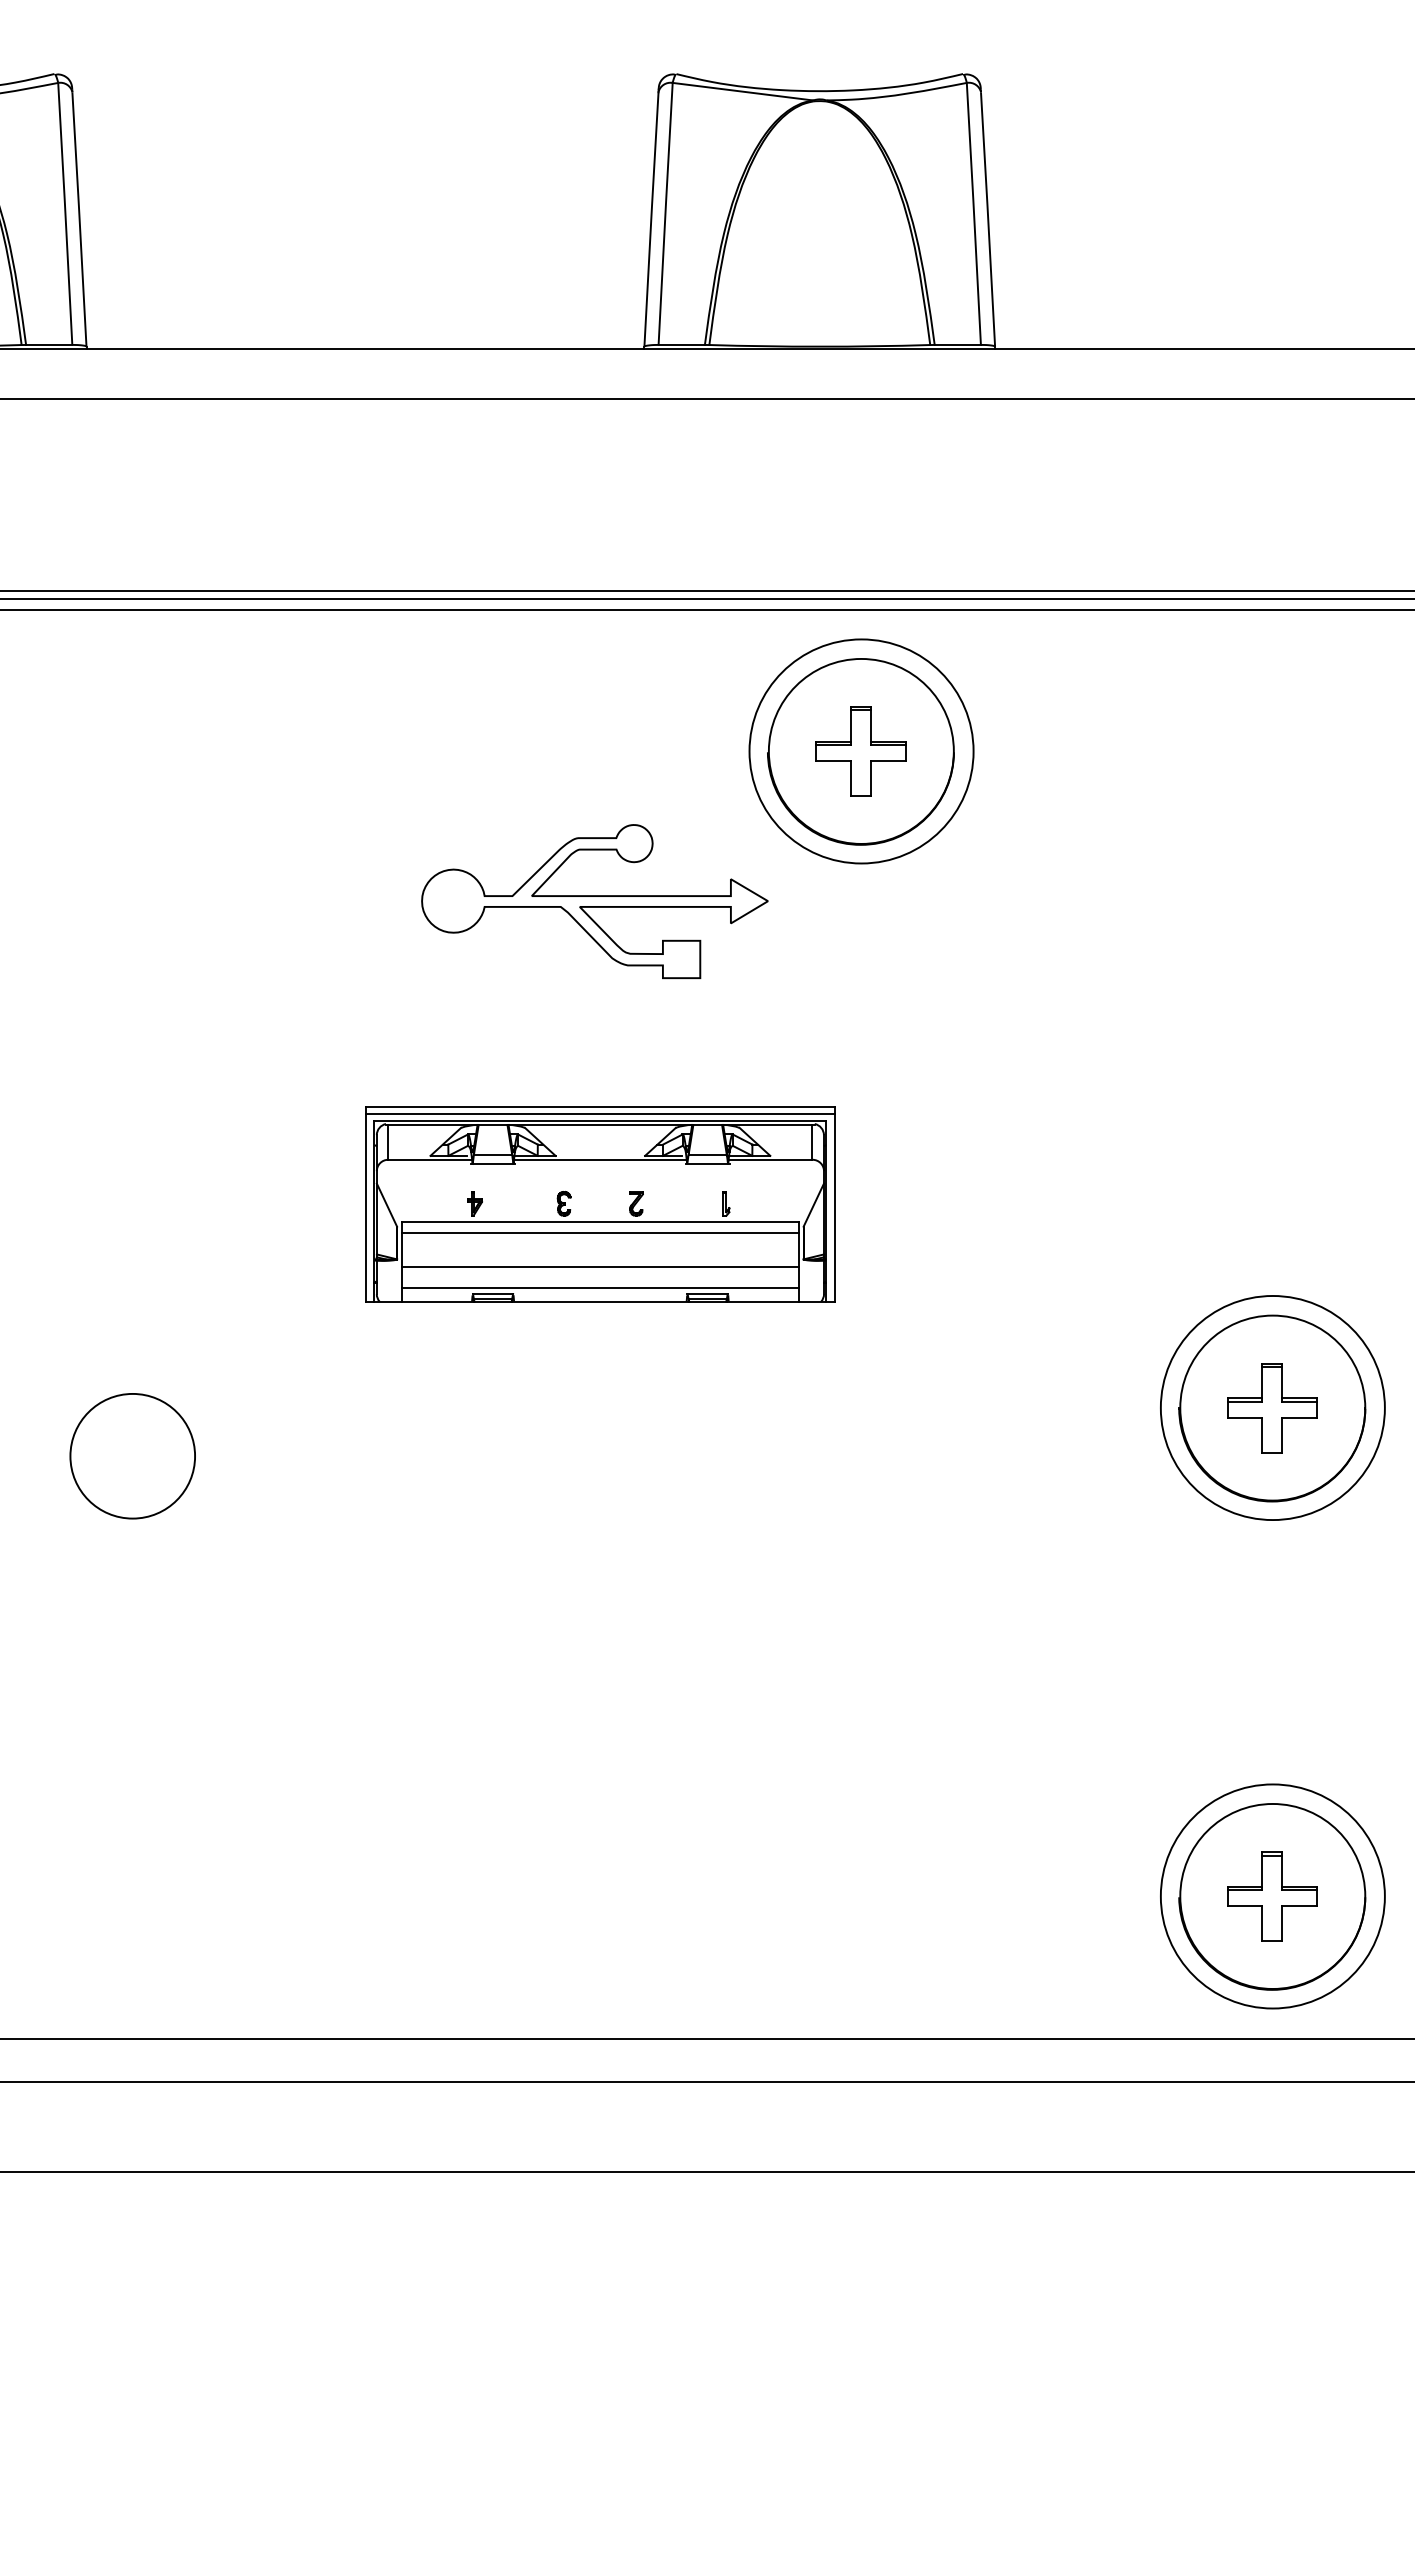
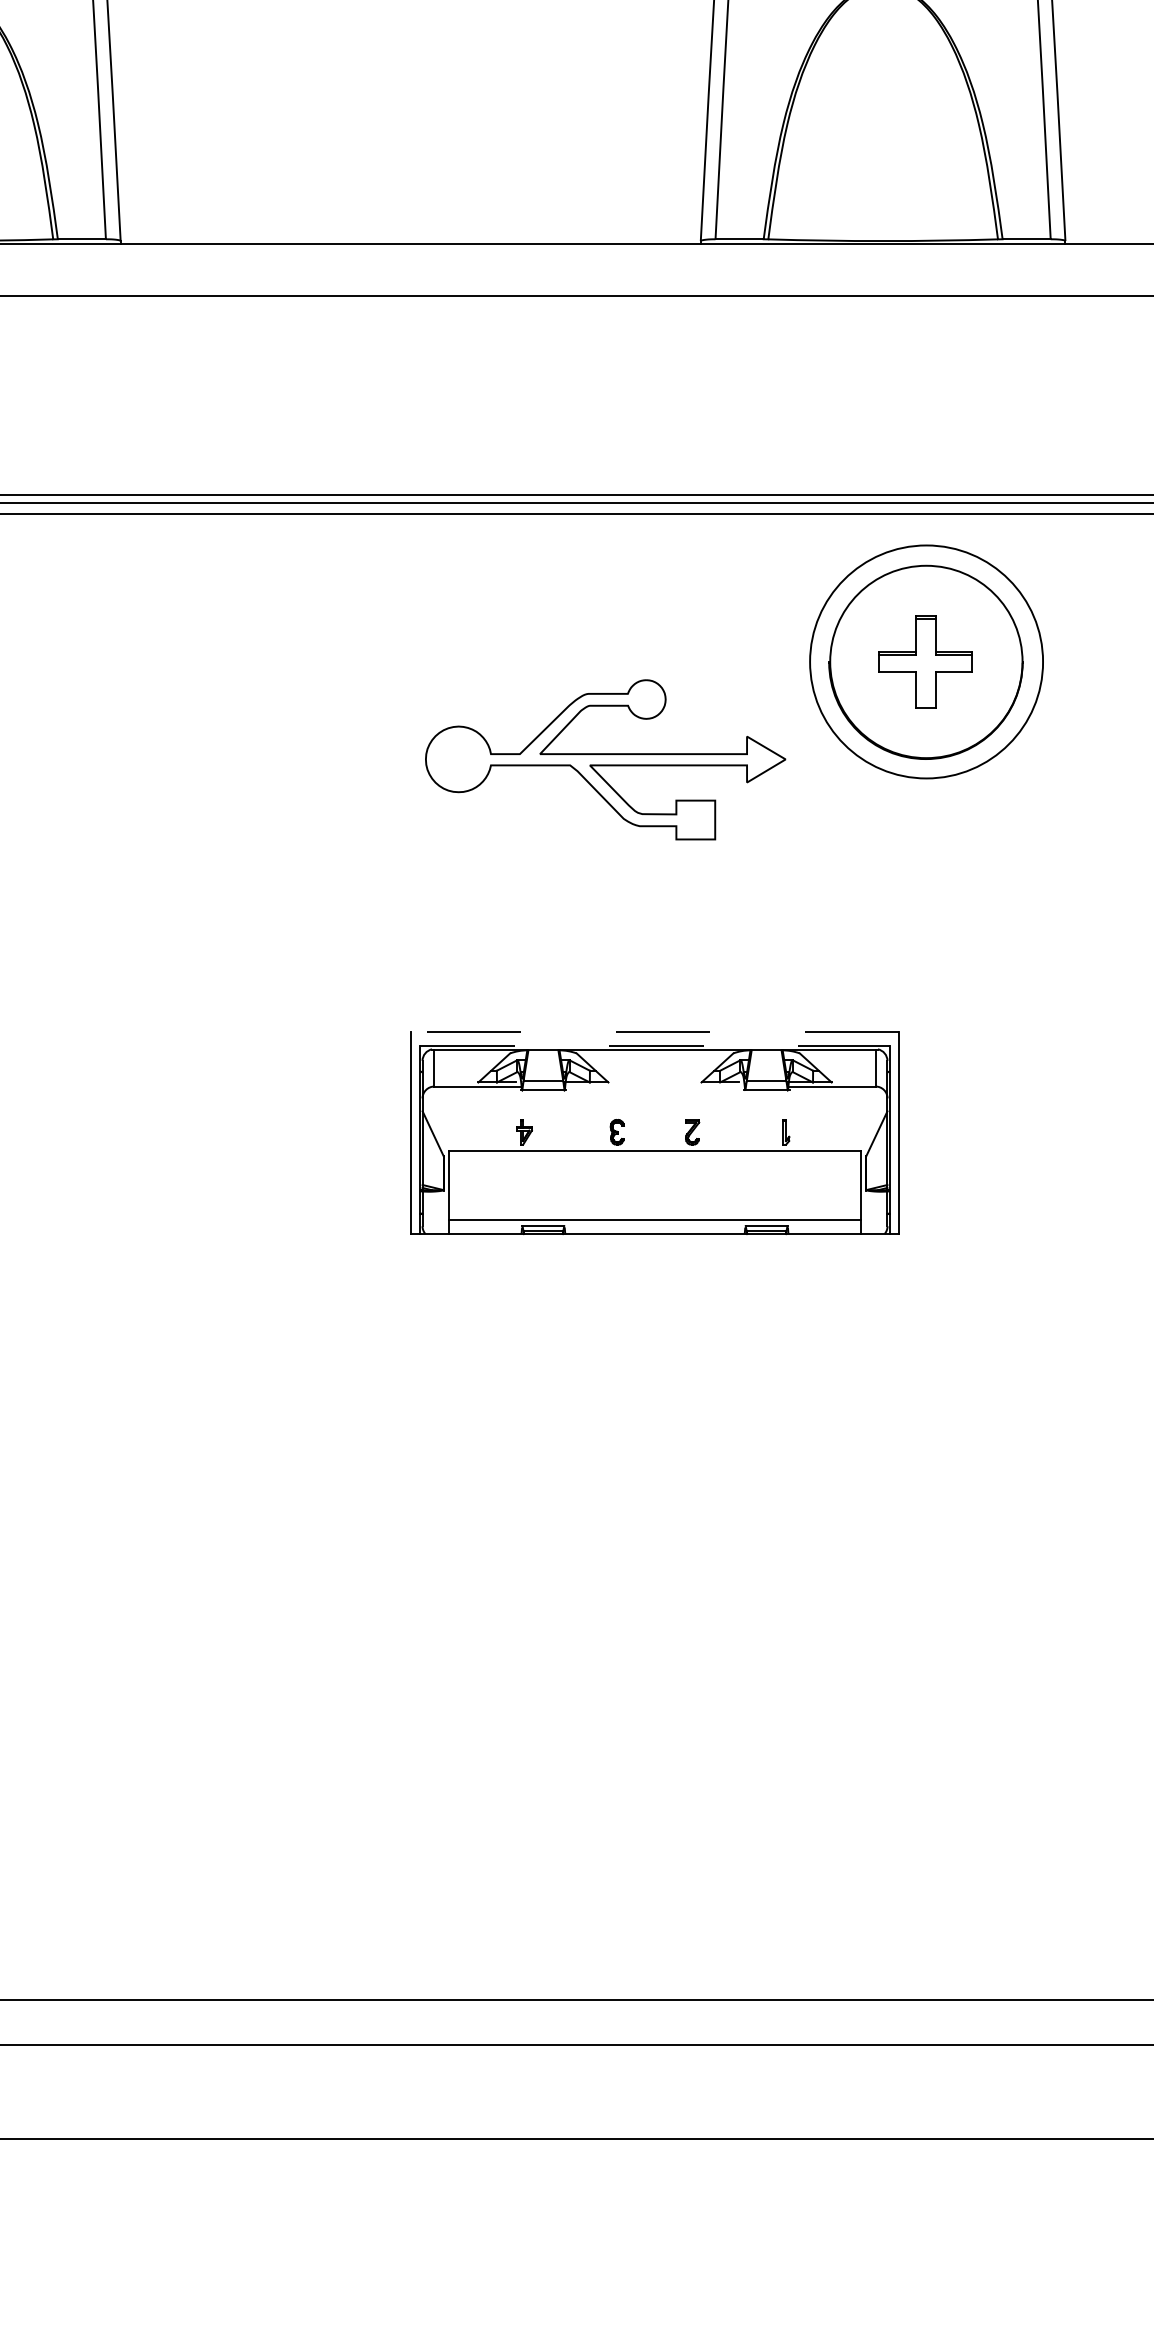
part: (594, 901) -> (605, 759), moved
line: (600, 1107) -> (655, 1032), solid -> dashed
line: (600, 1114) -> (655, 1039), removed
line: (600, 1120) -> (655, 1045), solid -> dashed
line: (600, 1159) -> (655, 1086), removed
line: (599, 1232) -> (654, 1162), removed
line: (599, 1266) -> (654, 1197), removed
circle: (132, 1456) -> (168, 1395), removed

